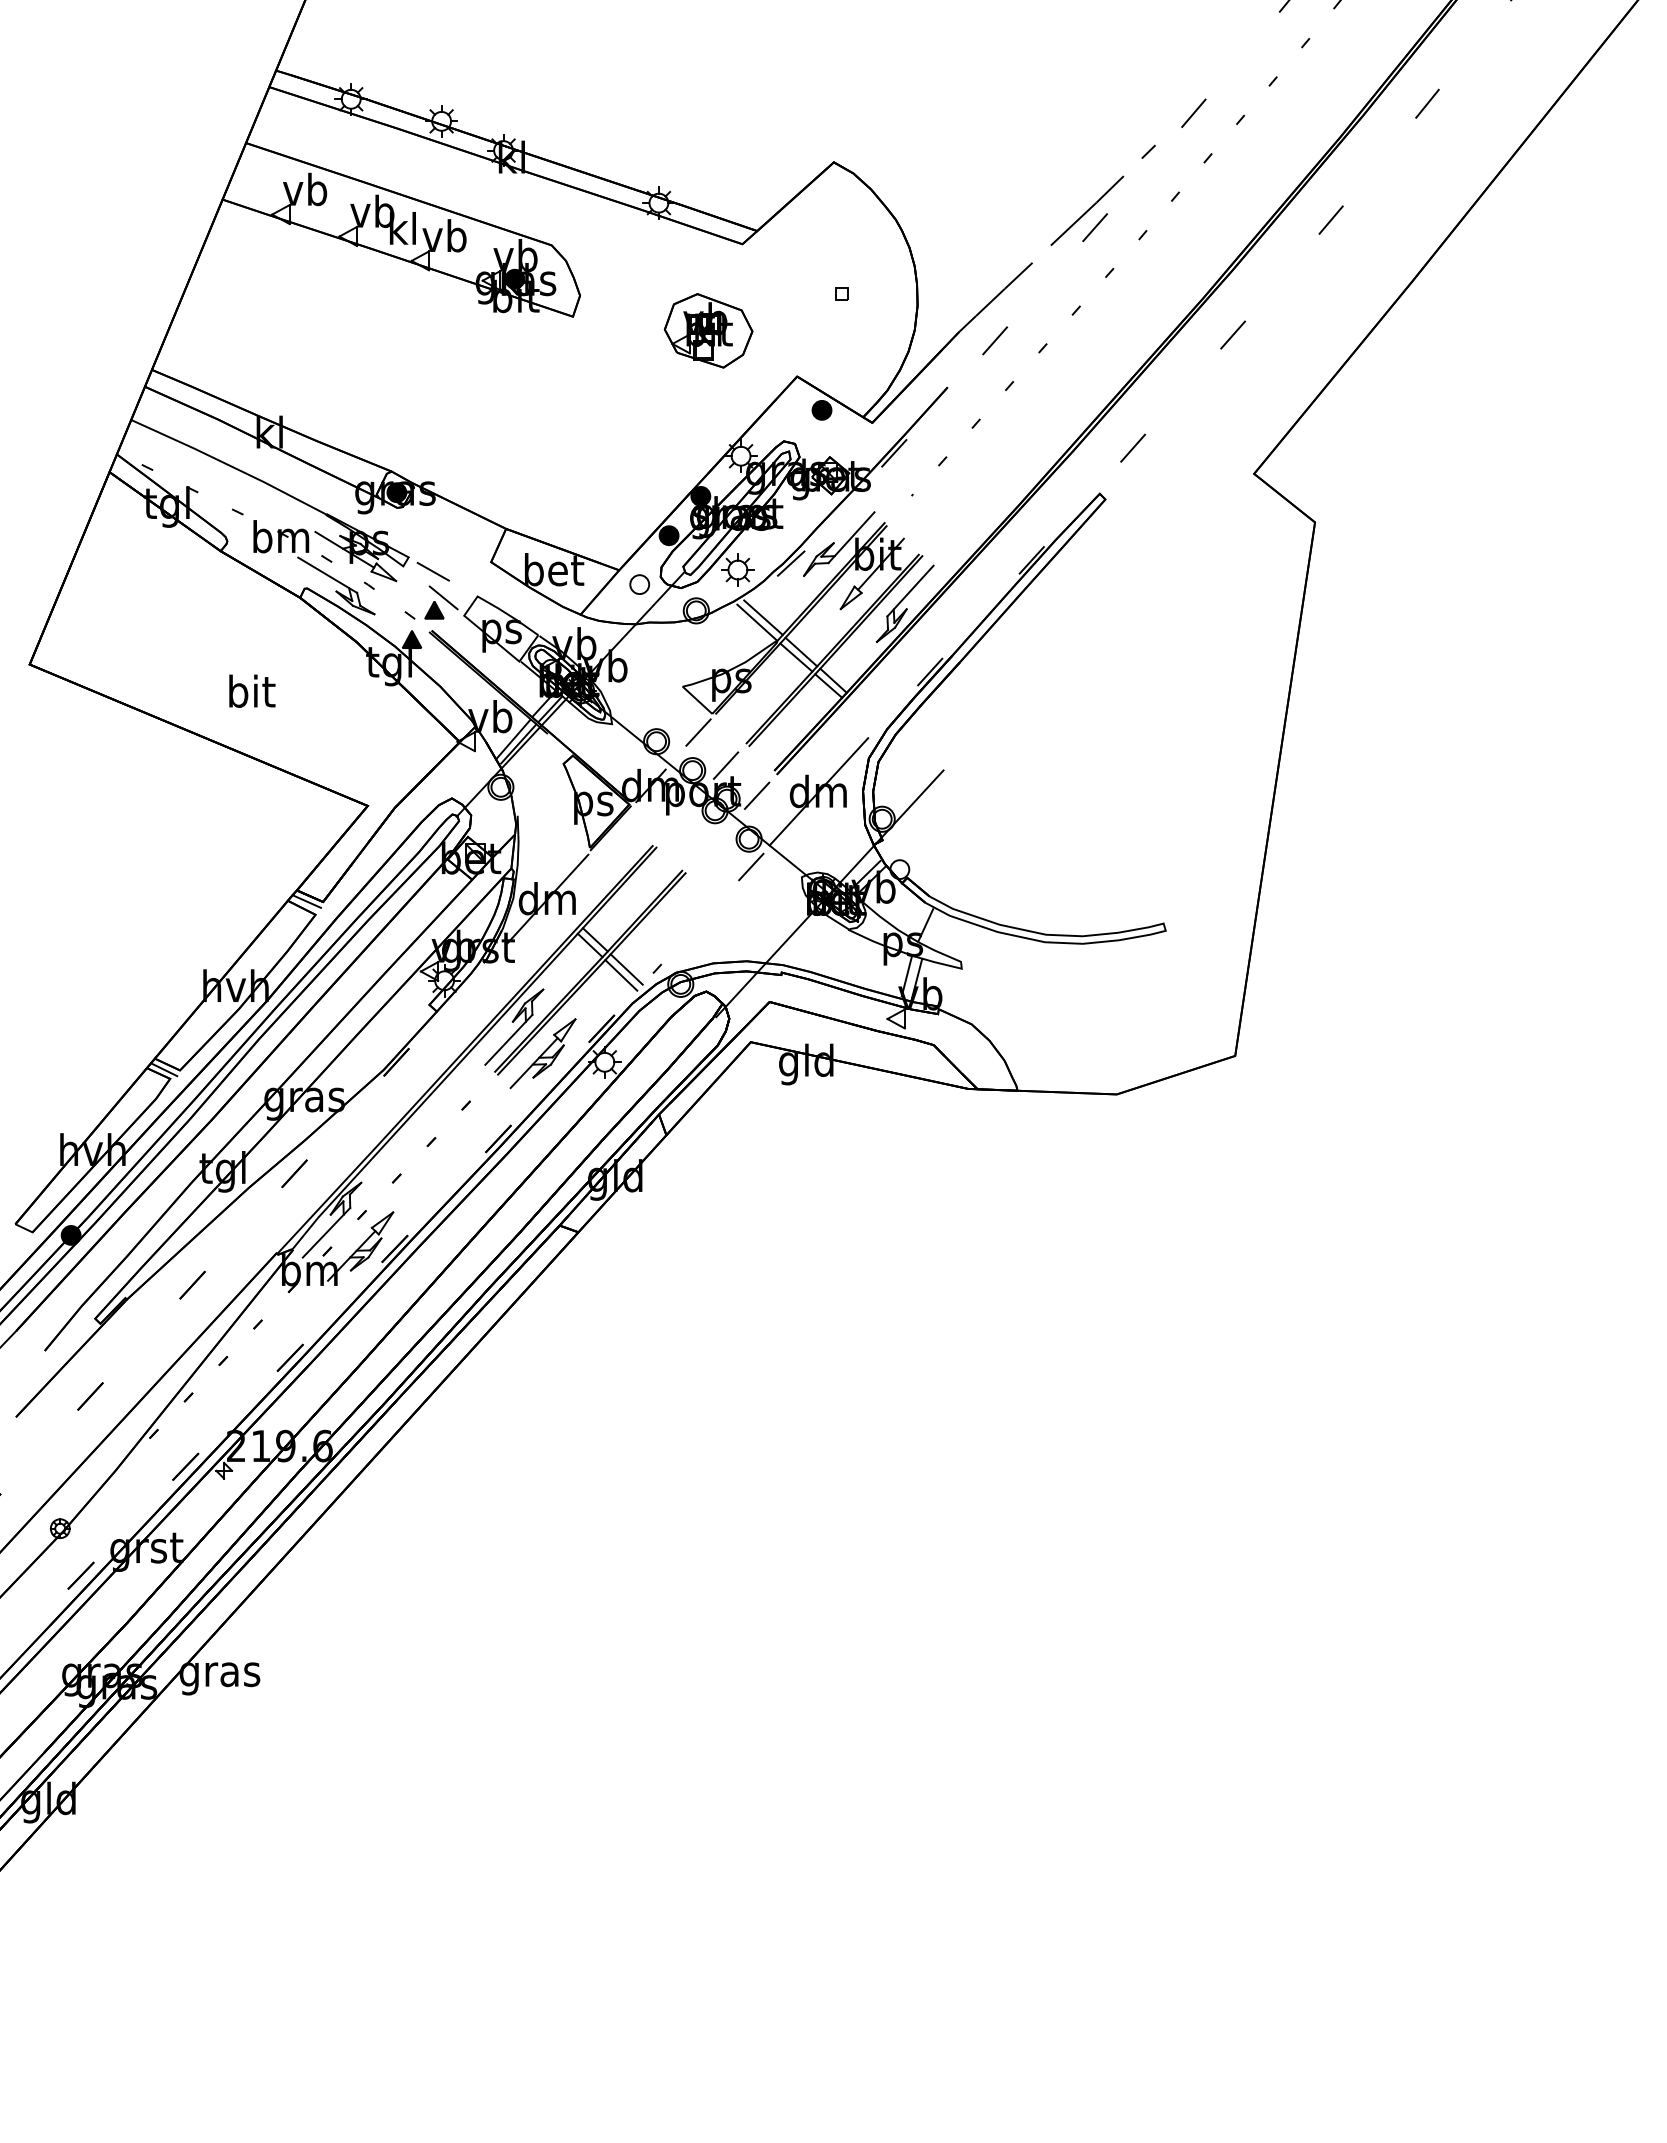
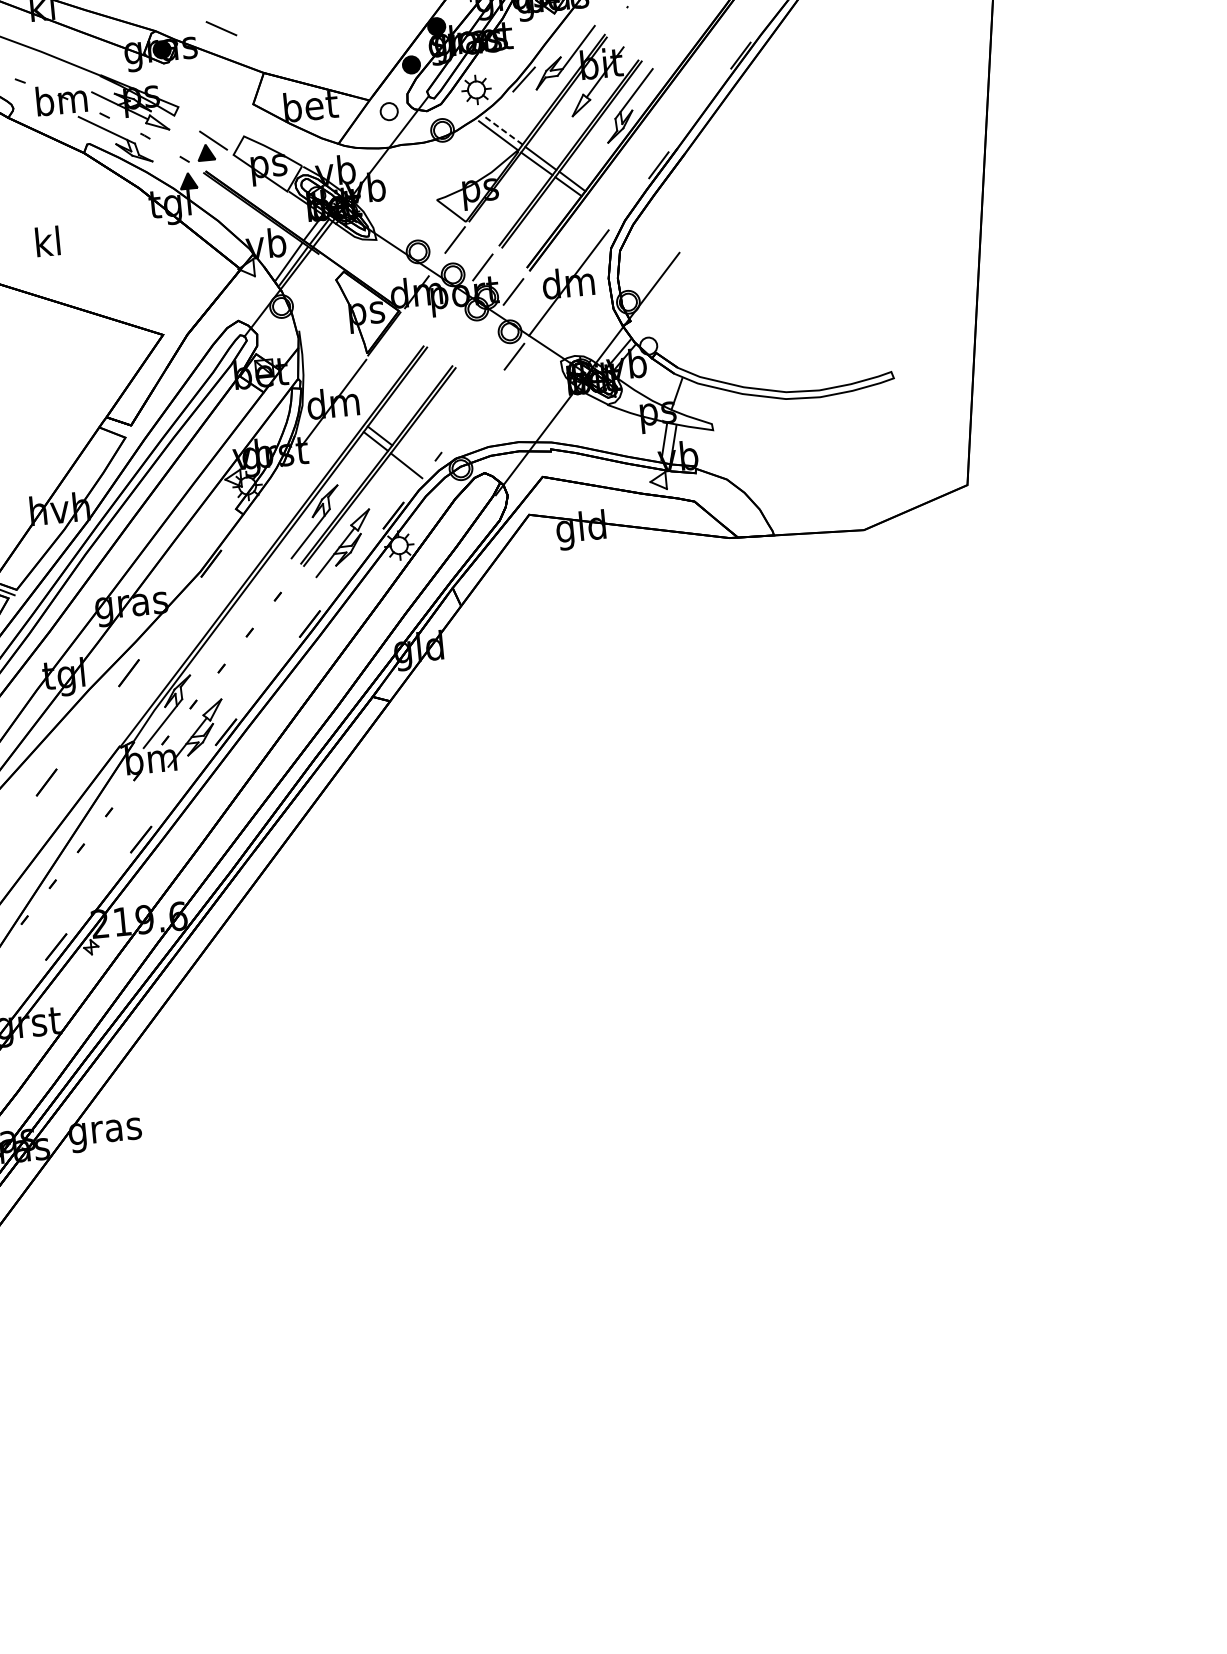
line: (432, 571) -> (220, 28), moved
line: (763, 617) -> (503, 130), solid -> dashed
text: (252, 690) -> (49, 240), bit -> kl
line: (306, 901) -> (116, 426), removed
line: (626, 969) -> (410, 460), removed

